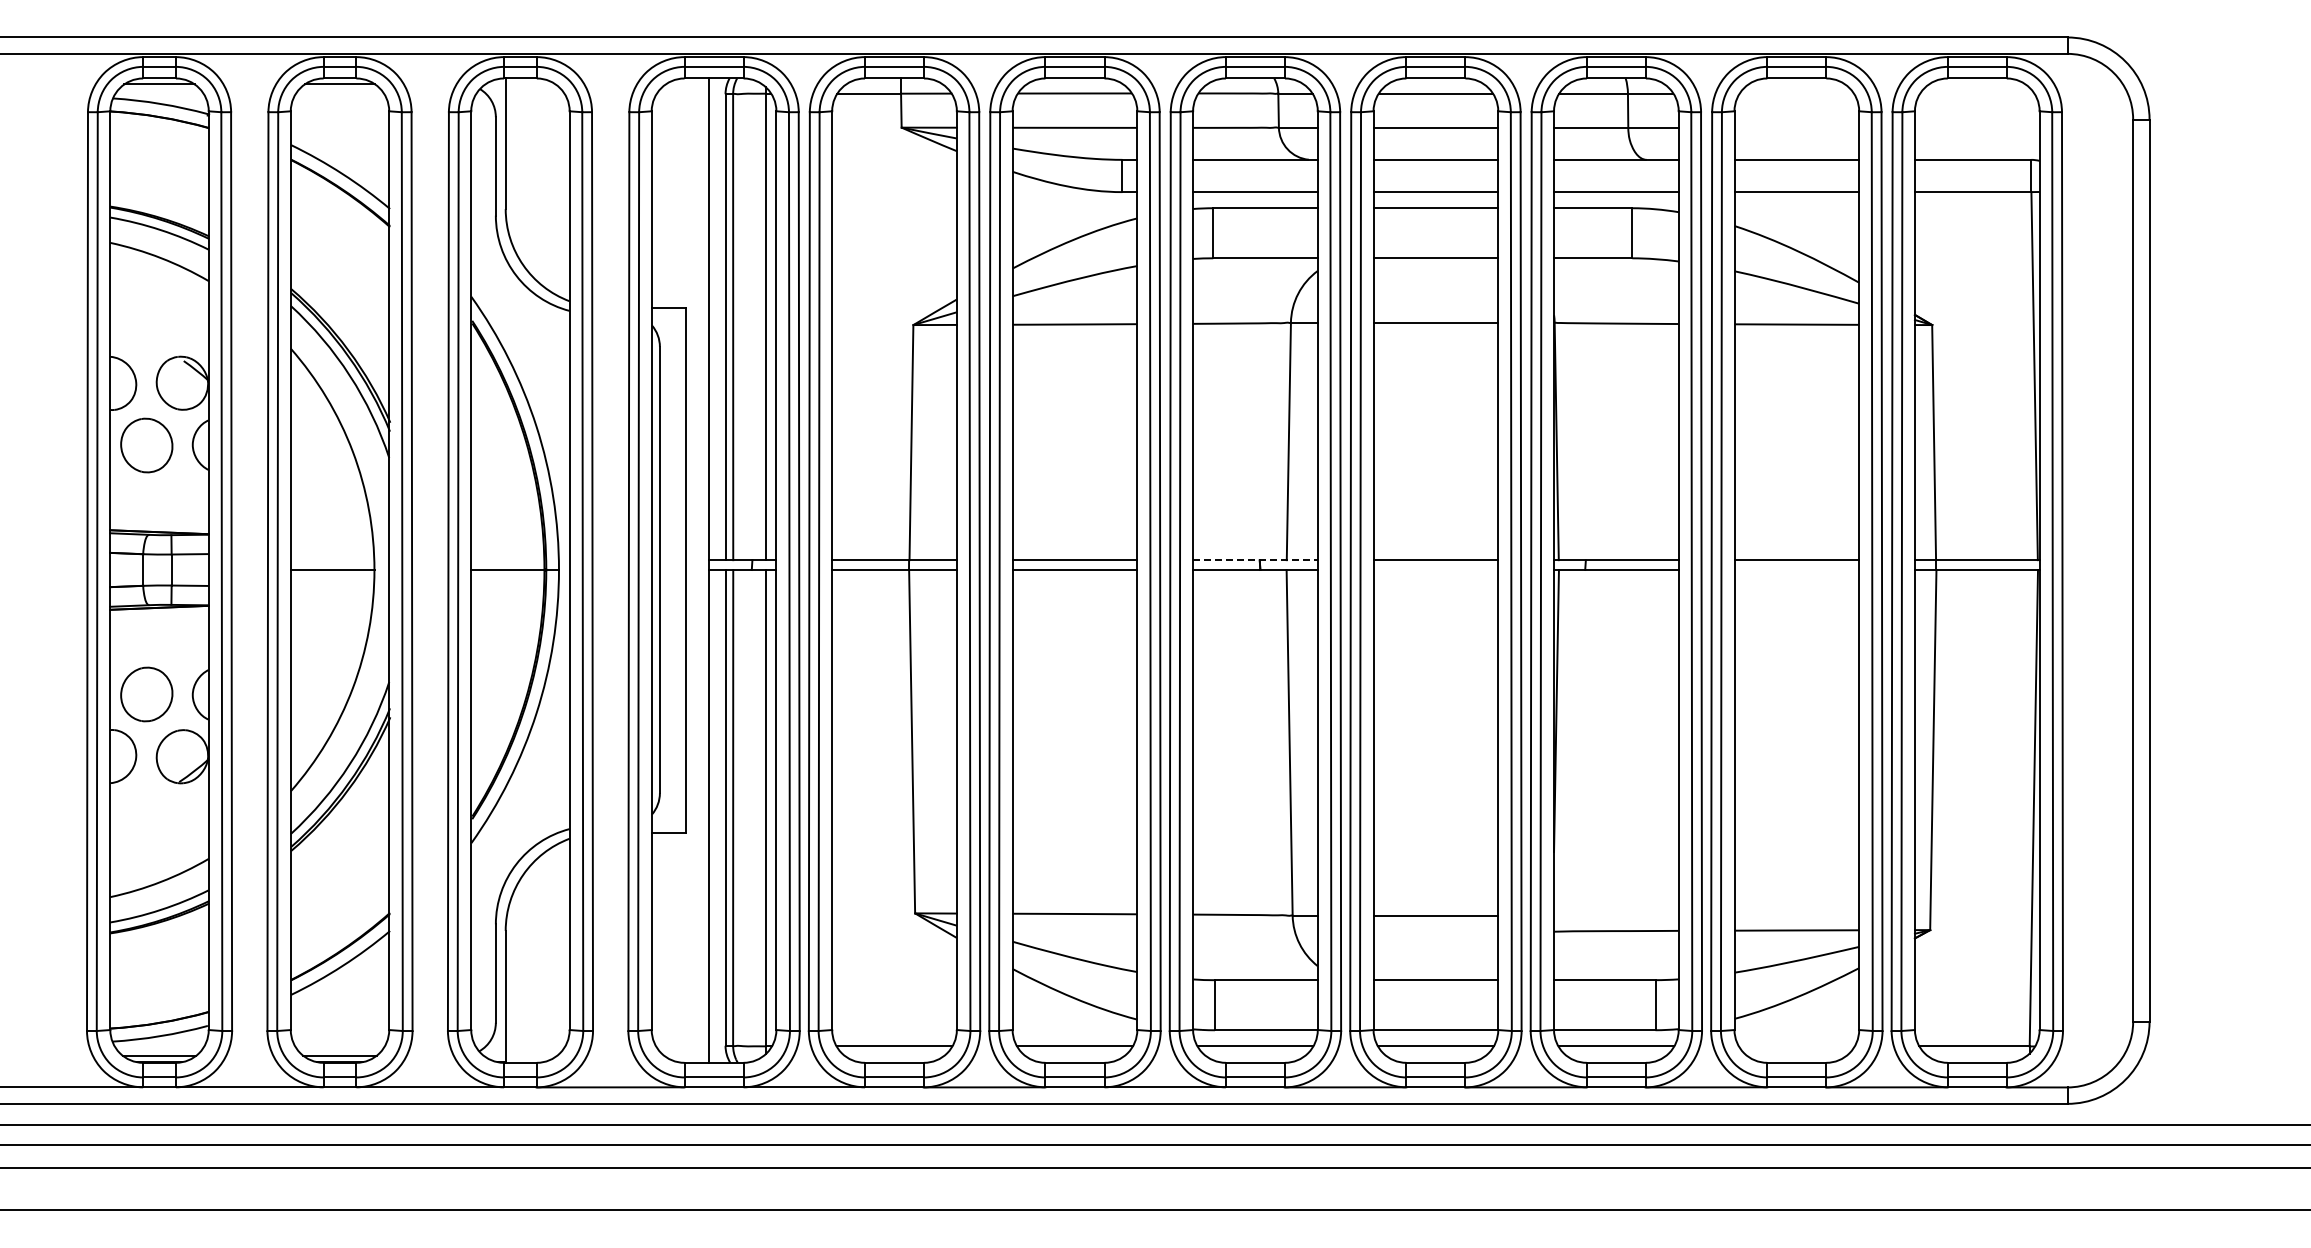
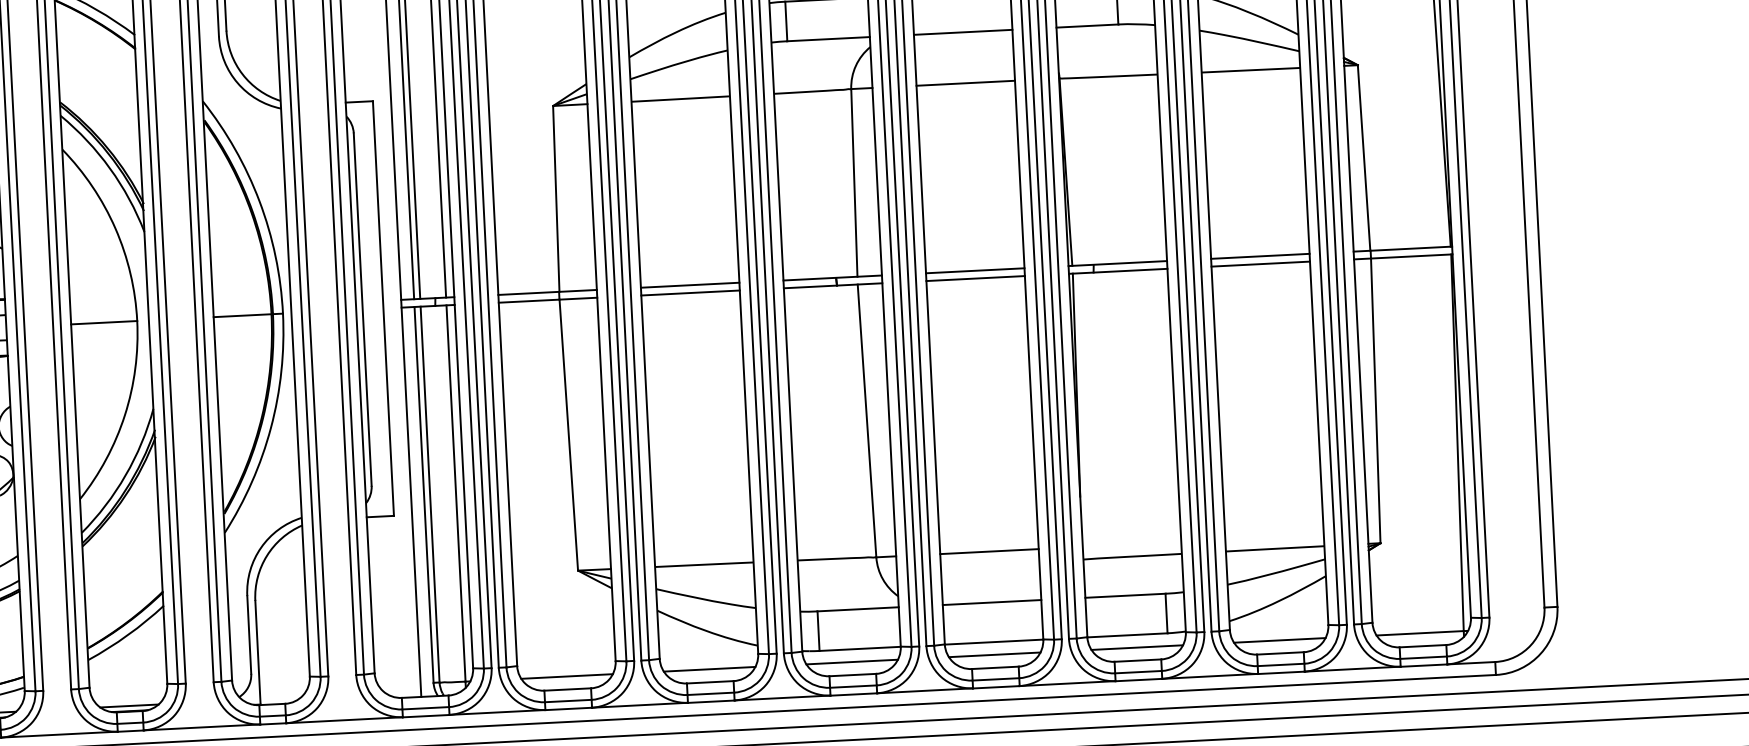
line: (1255, 560) -> (832, 278), dashed -> solid
line: (1435, 570) -> (975, 278), added
line: (1796, 570) -> (1260, 264), added
line: (1796, 1046) -> (1279, 640), added

